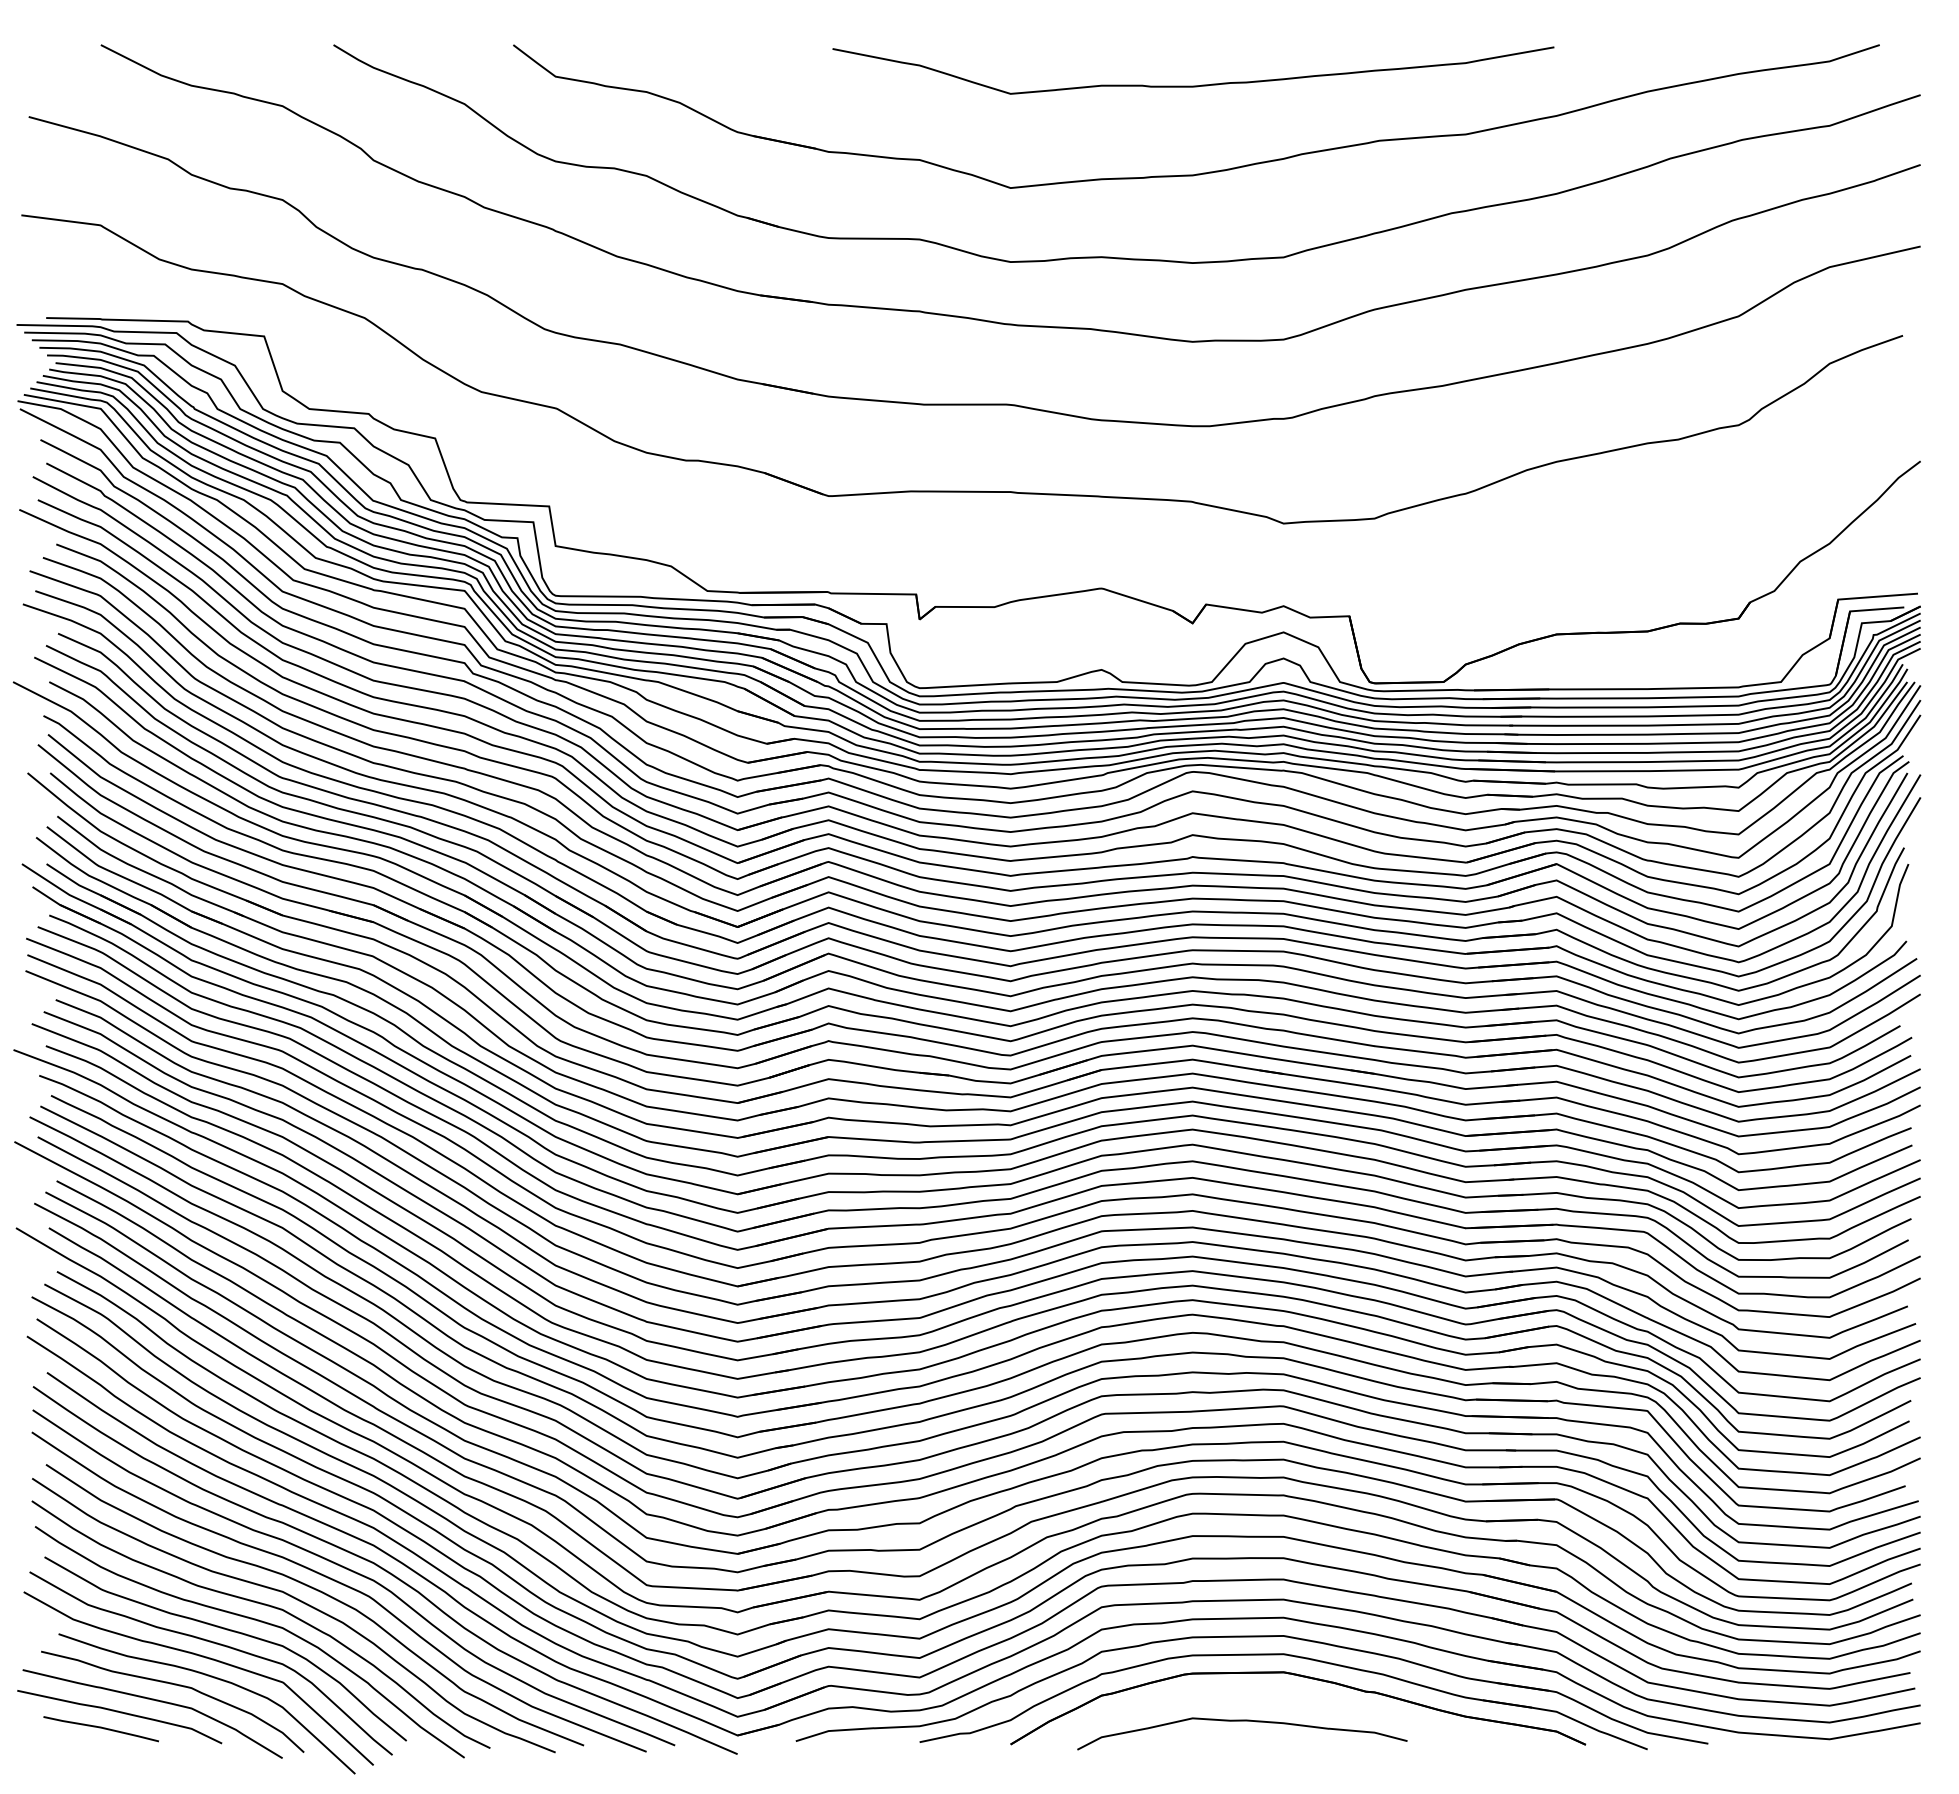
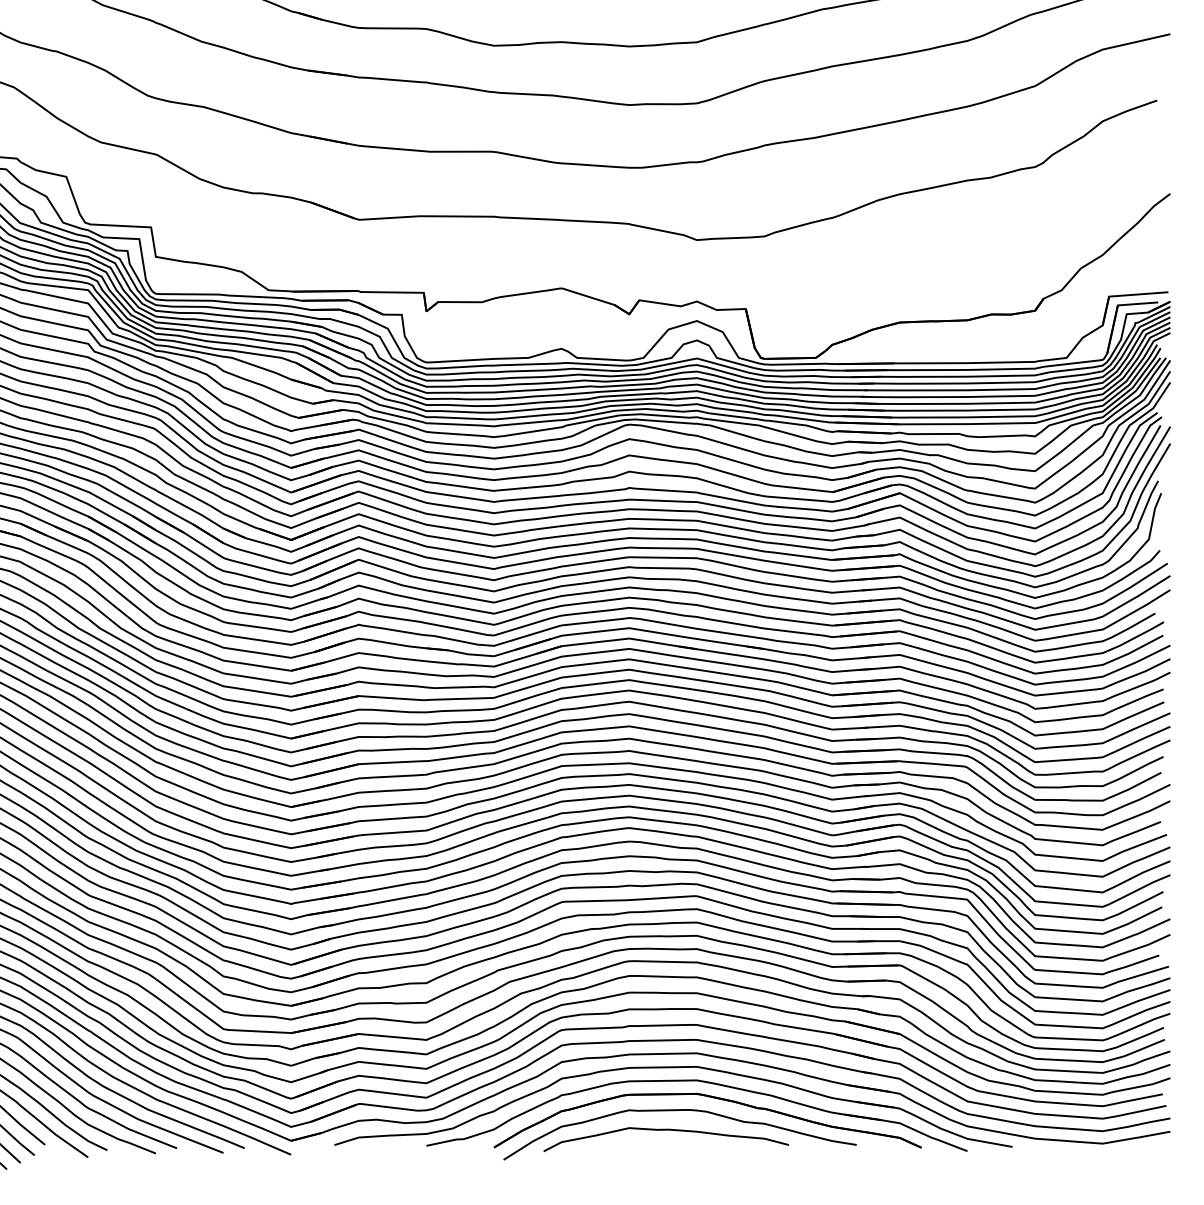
curve: (1258, 1695) -> (678, 1111), added

